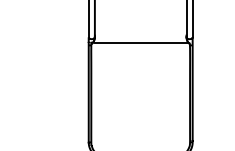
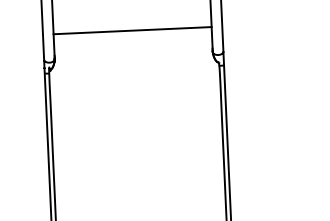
line: (140, 42) -> (132, 30), moved

